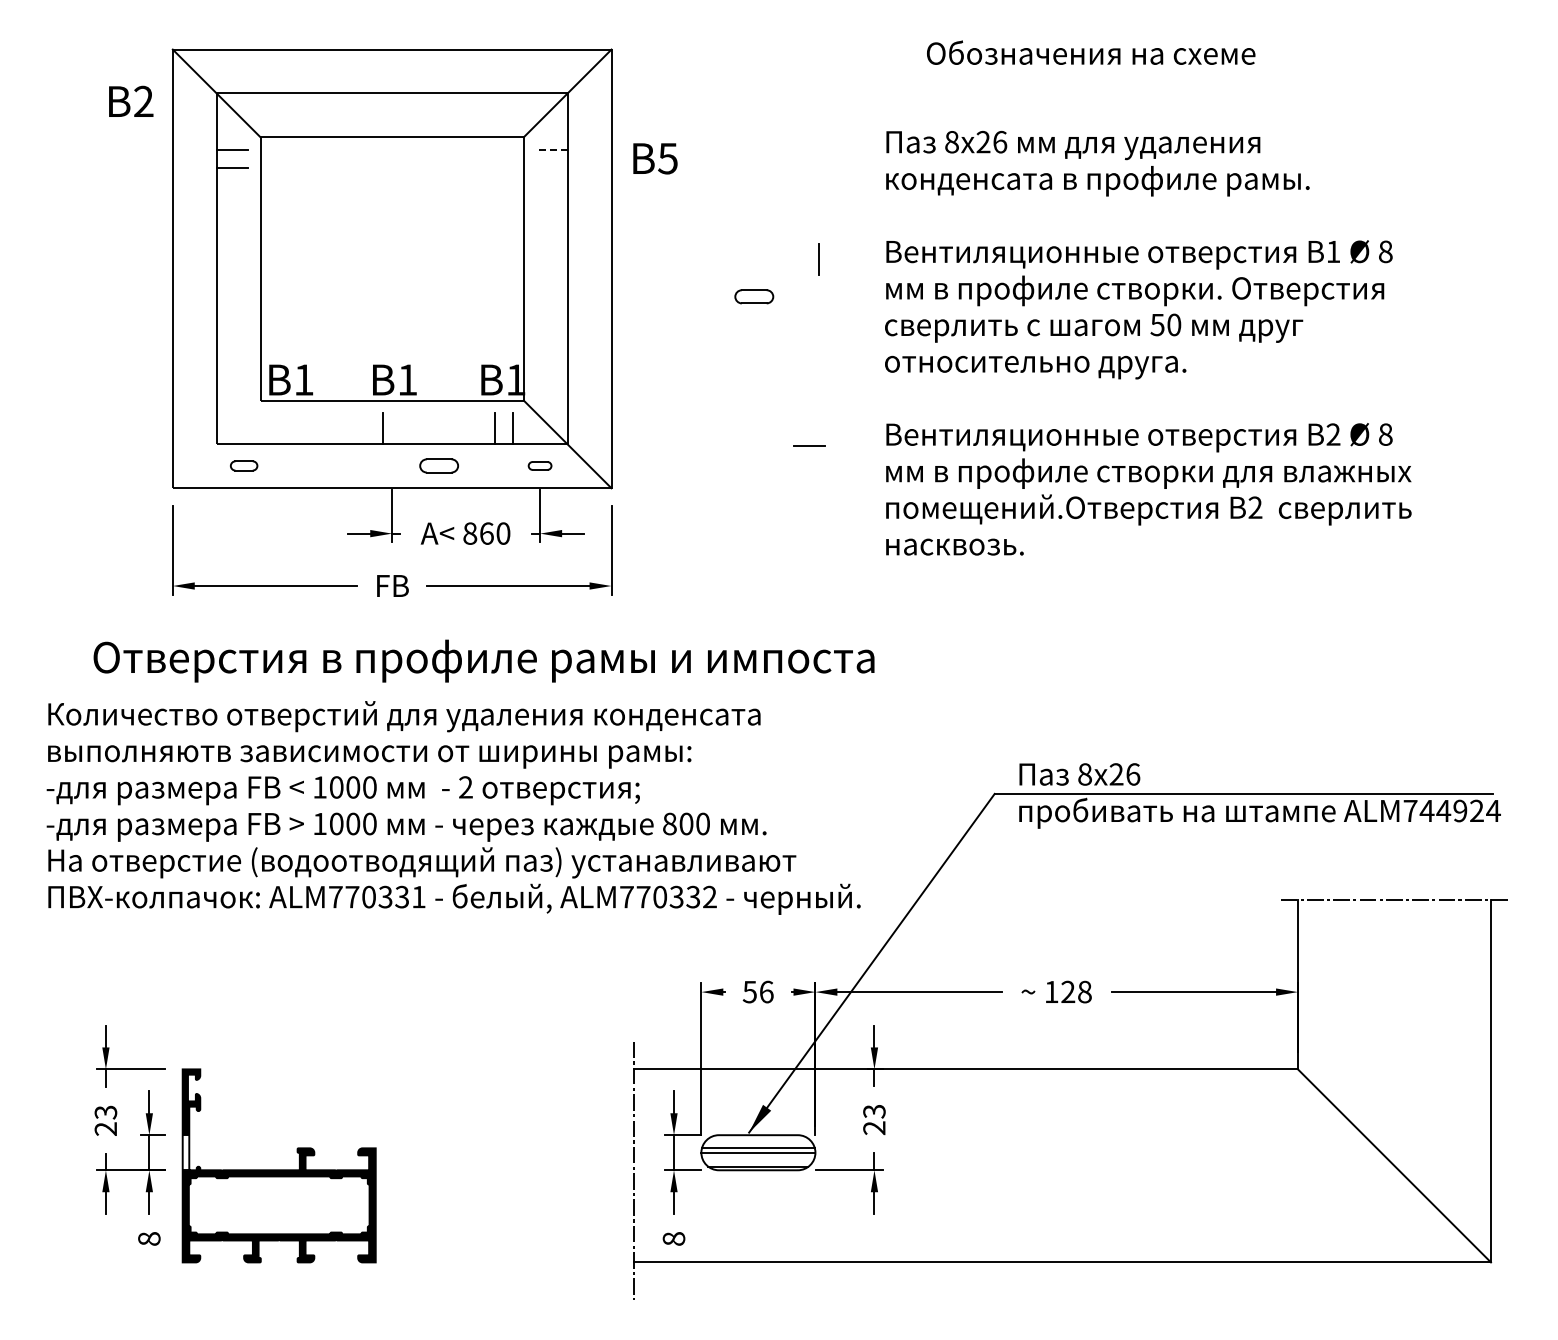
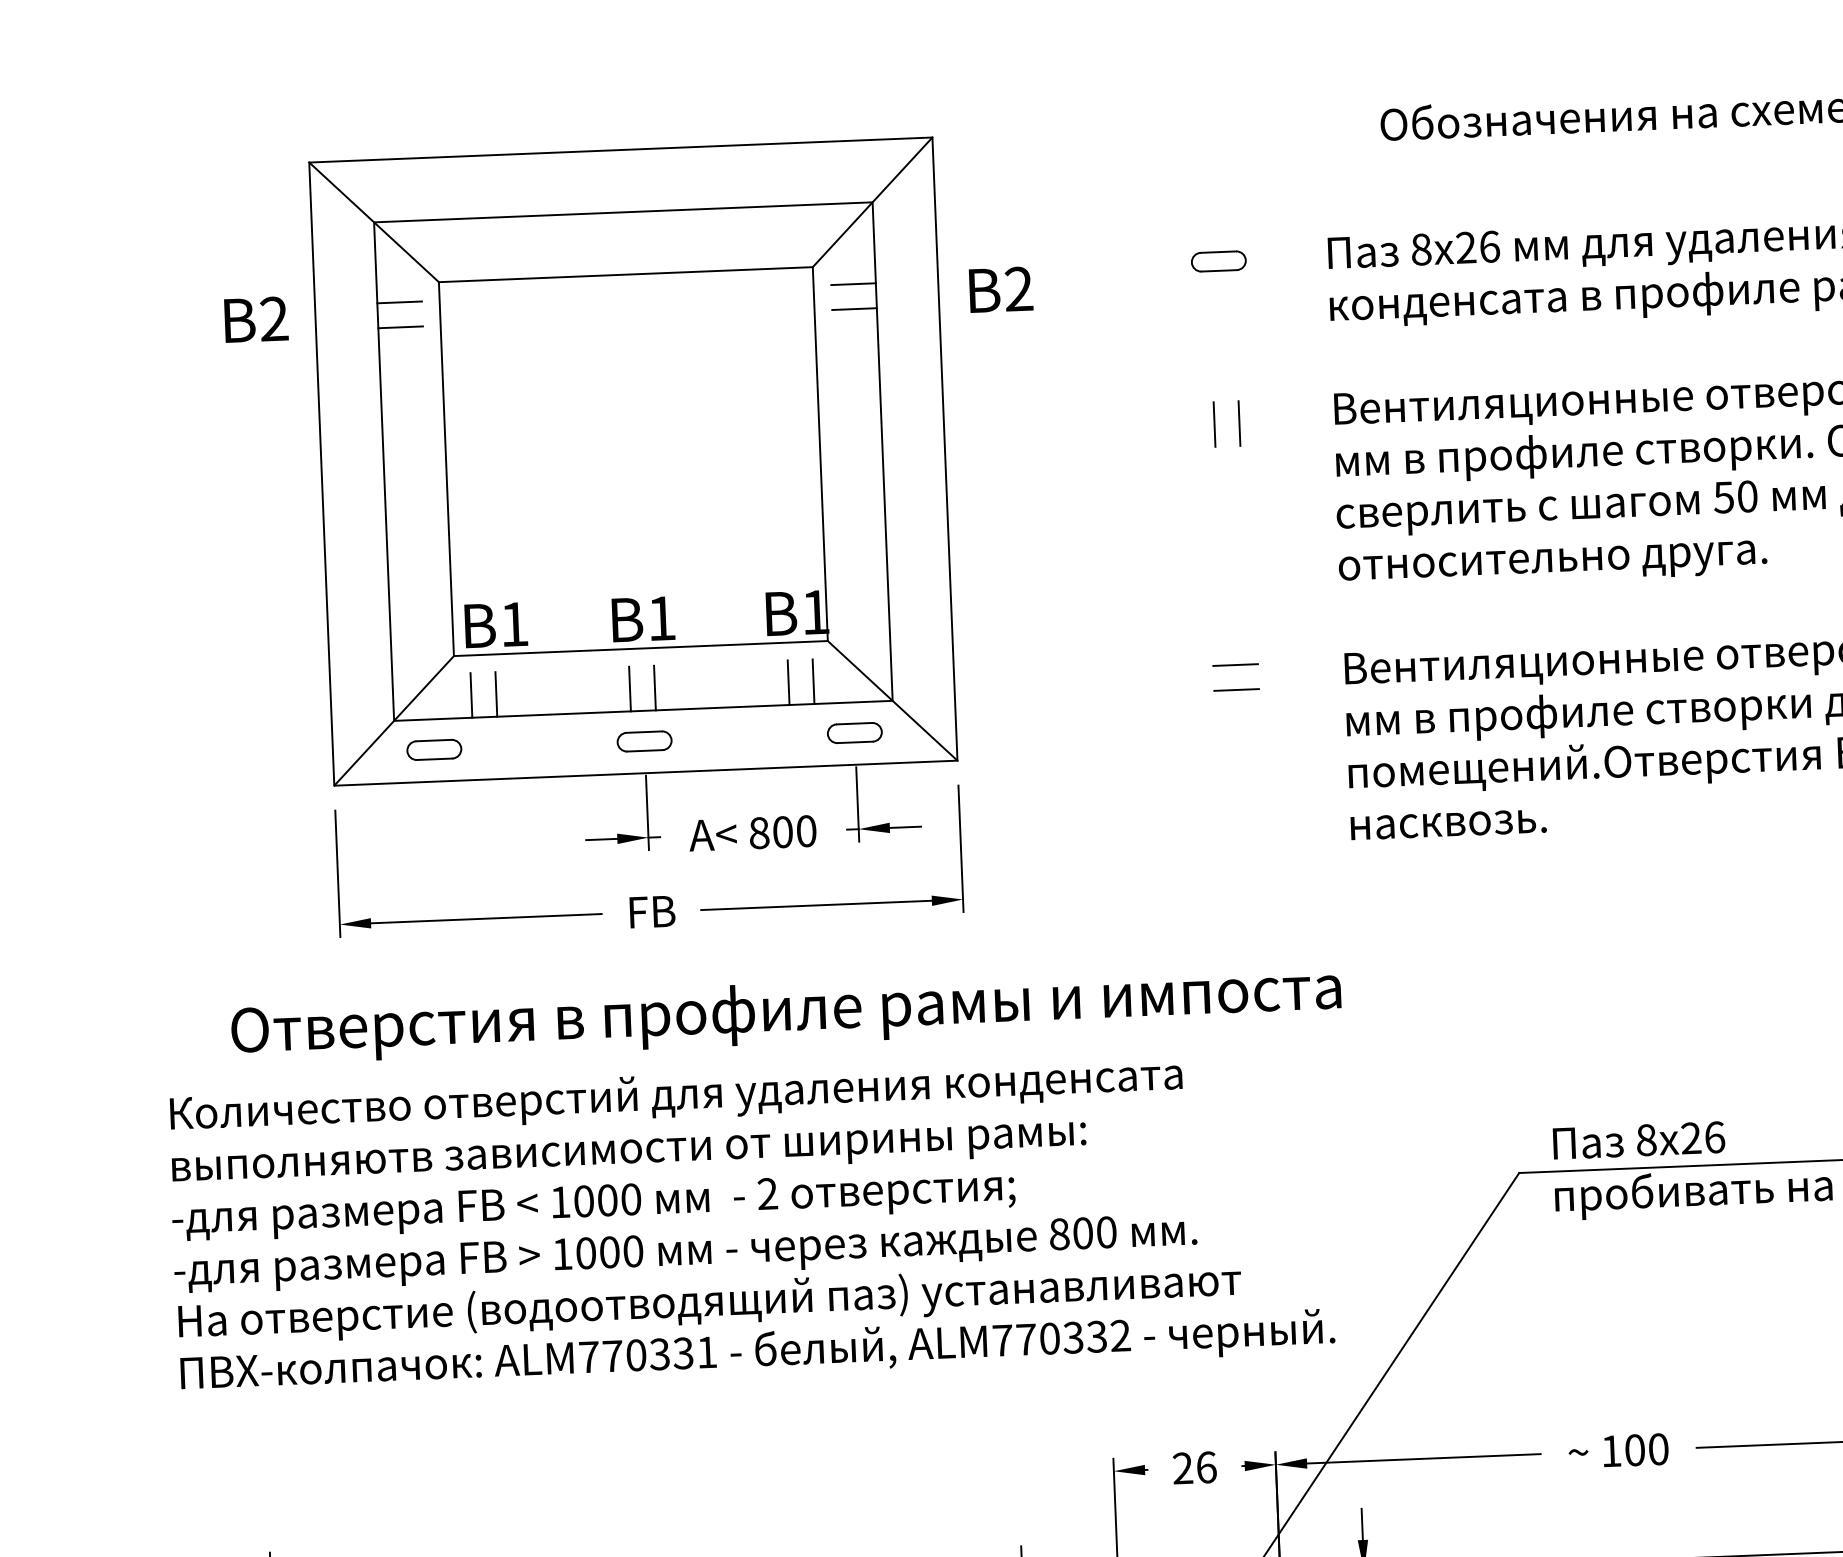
text: (131, 100) -> (256, 318), moved
line: (551, 150) -> (852, 284), dashed -> solid
text: (667, 158) -> (1018, 289), B5 -> B2
line: (551, 168) -> (853, 309), added
line: (801, 258) -> (1214, 423), added
part: (754, 296) -> (1219, 261), moved
line: (271, 428) -> (471, 695), added
line: (289, 428) -> (496, 694), added
line: (400, 428) -> (654, 687), added
line: (809, 428) -> (1235, 664), added
line: (216, 444) -> (393, 721), added
part: (243, 465) -> (433, 749), size x1.43
part: (438, 465) -> (643, 740), moved
part: (539, 465) -> (853, 732), size x1.67
text: (486, 533) -> (782, 832), 860 -> 800
text: (749, 991) -> (1182, 1467), 56 -> 26
text: (1076, 991) -> (1646, 1448), 128 -> 100

